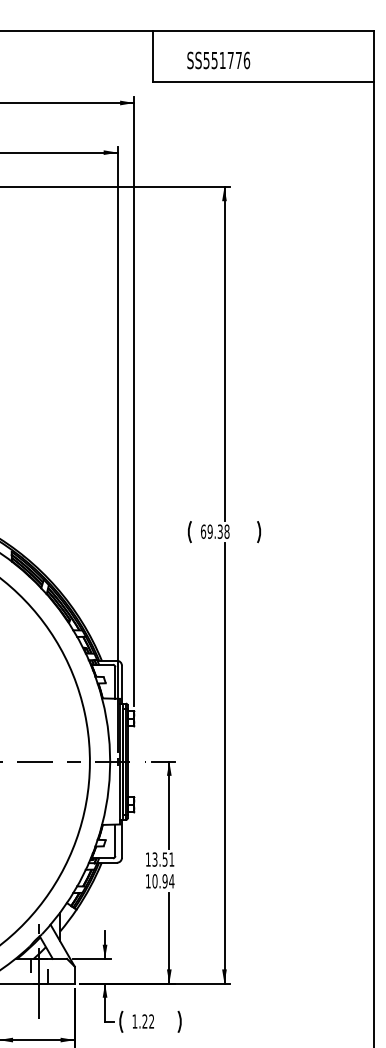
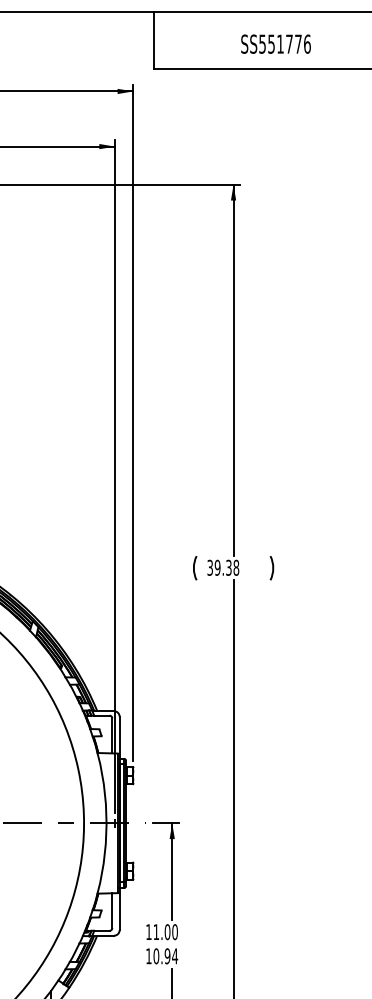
text: (218, 60) -> (275, 44), moved
text: (203, 531) -> (210, 567), 69.38 -> 39.38
text: (163, 859) -> (165, 932), 13.51 -> 11.00

